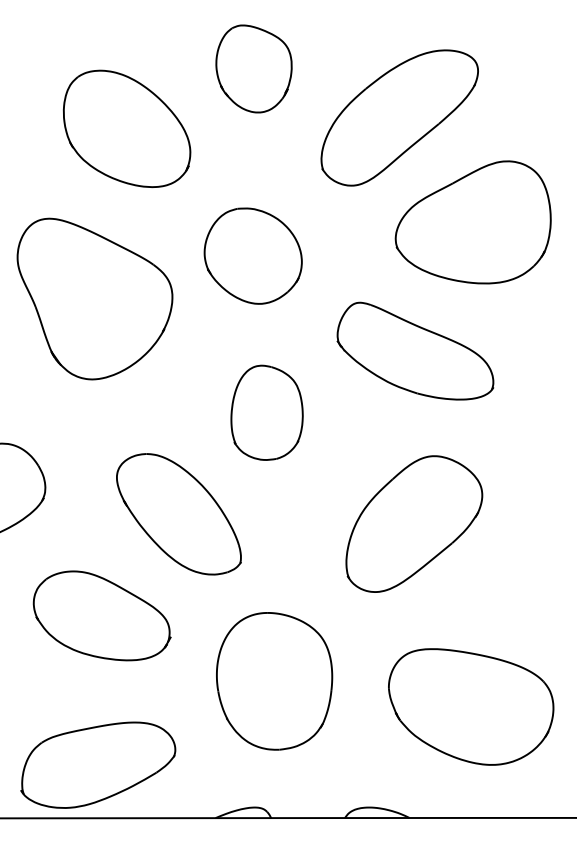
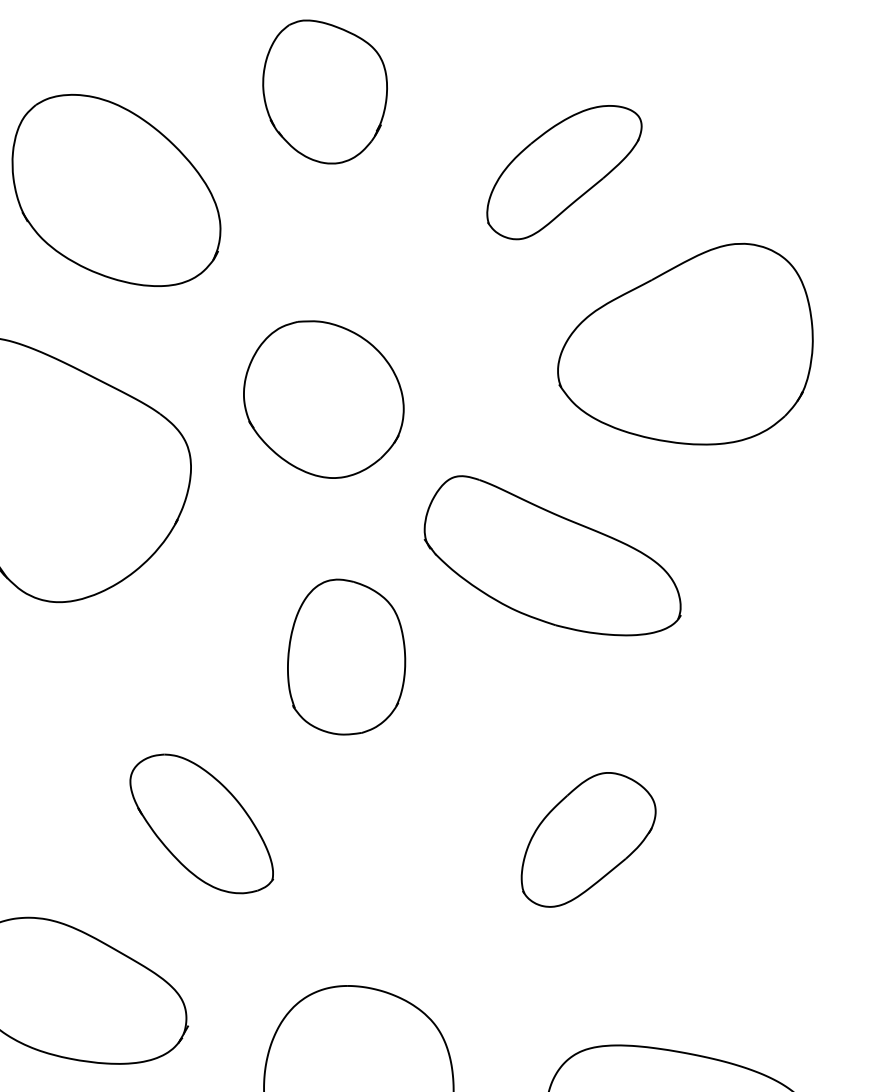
part: (399, 117) -> (564, 171), size x0.6
part: (415, 350) -> (552, 554), moved
part: (178, 514) -> (200, 824), size x0.7
part: (414, 523) -> (588, 838), size x0.6

